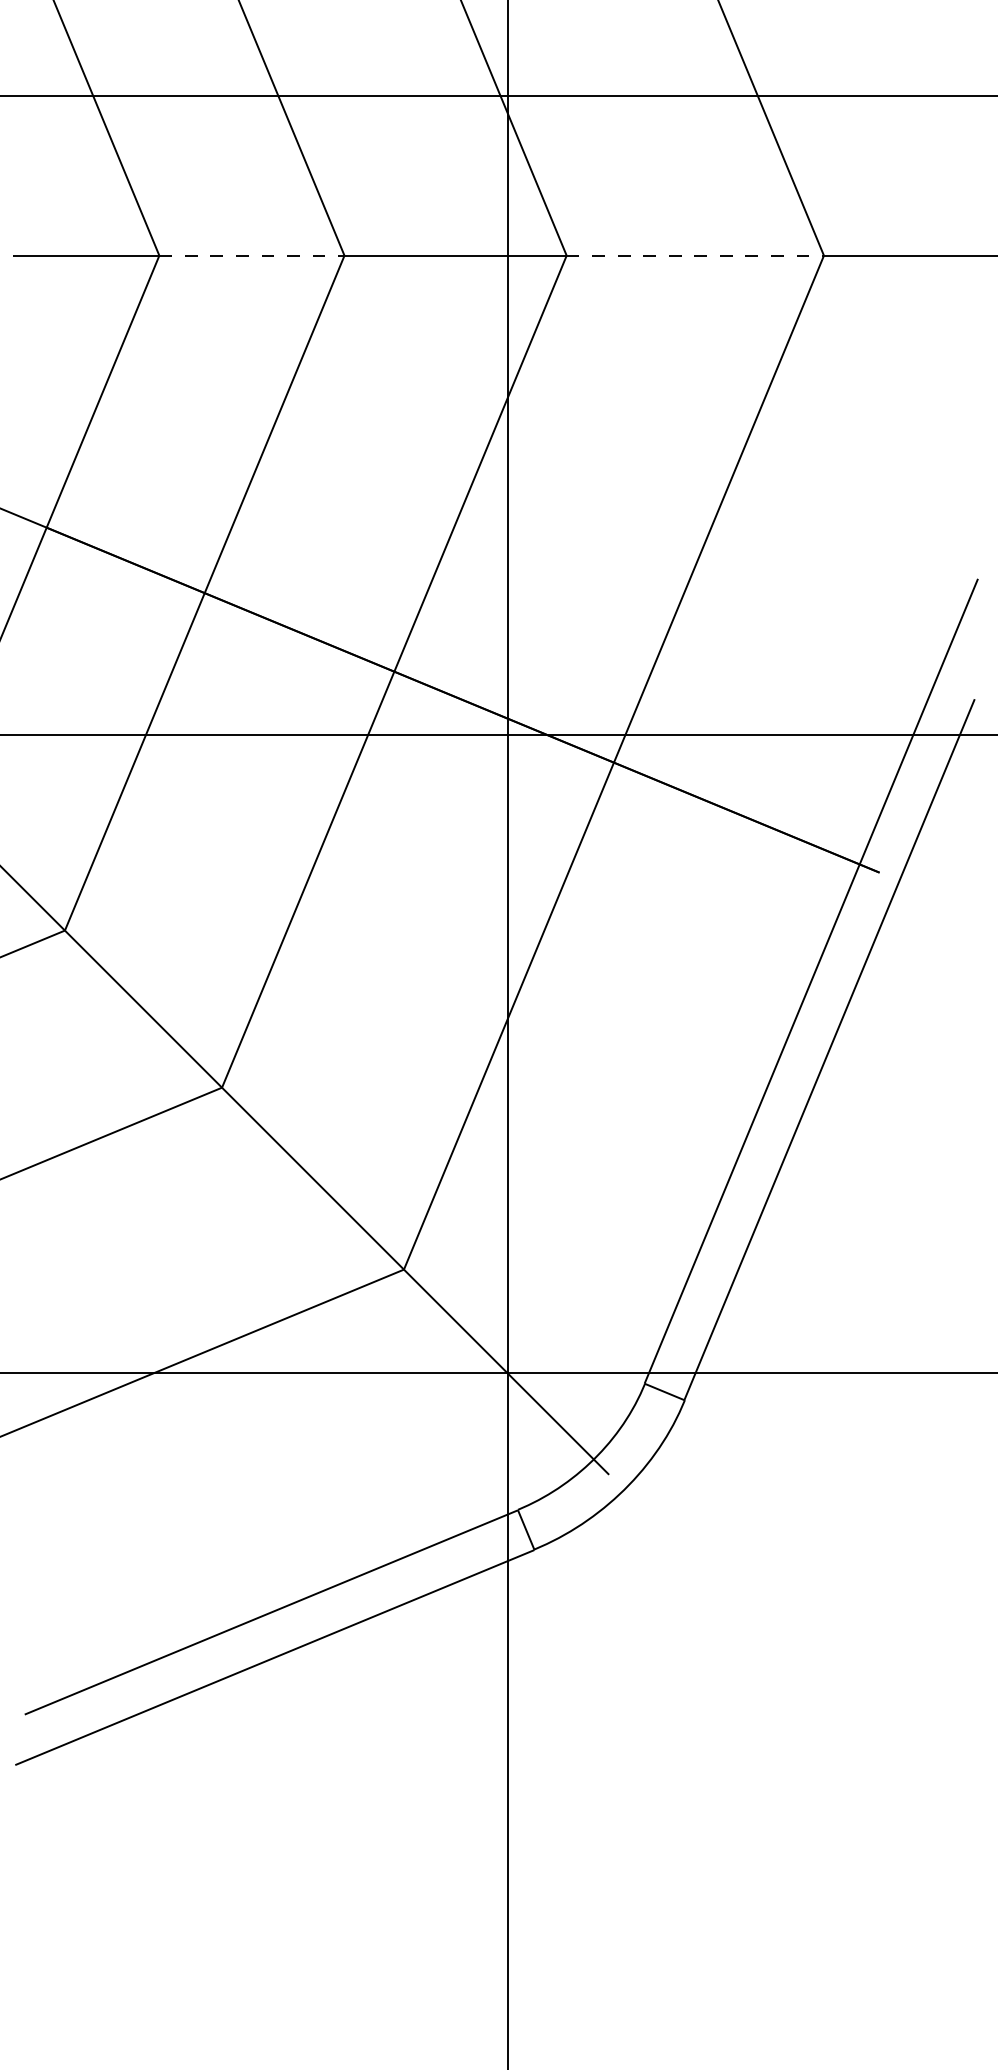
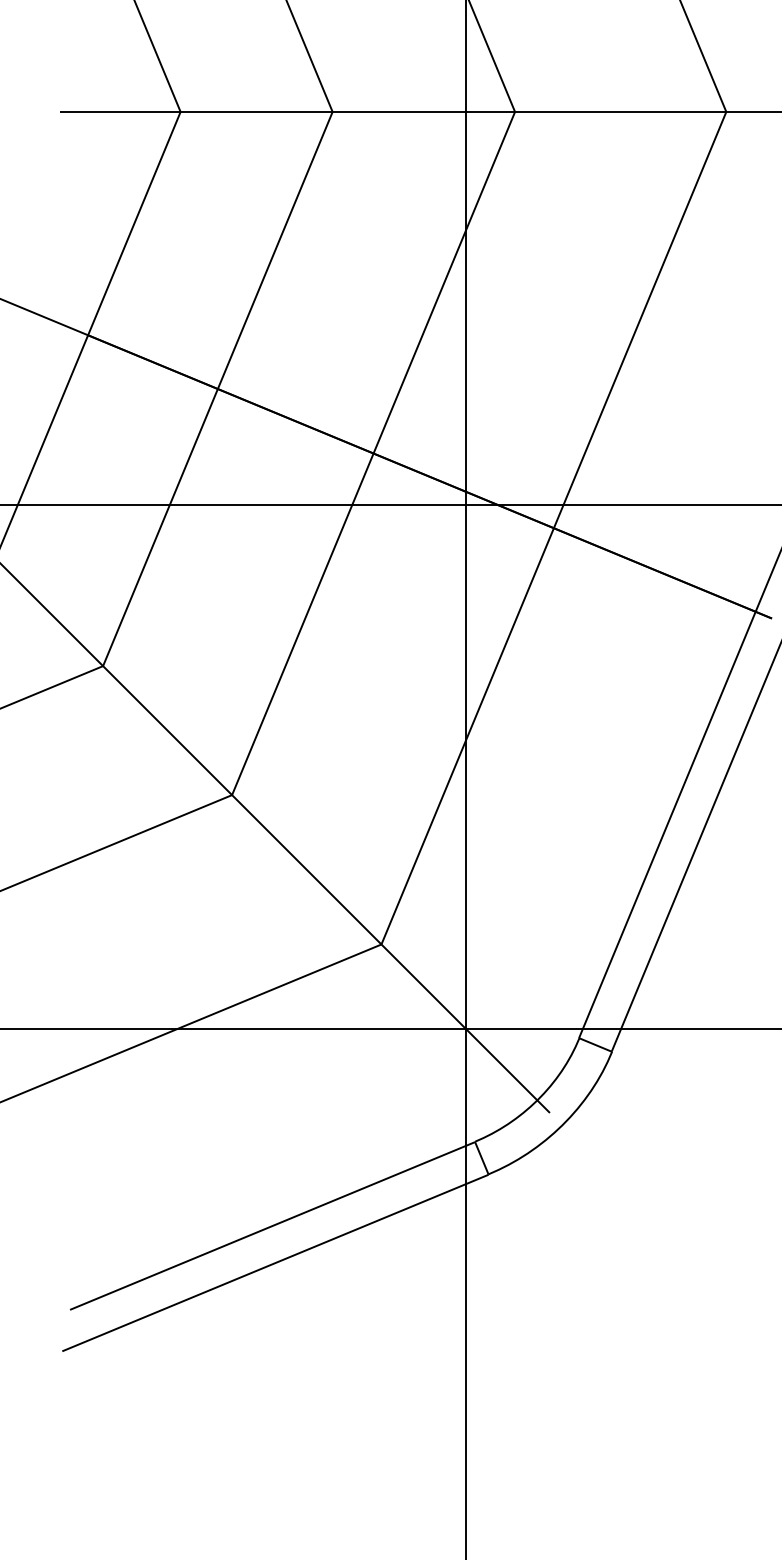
line: (251, 255) -> (256, 111), dashed -> solid
line: (695, 255) -> (620, 111), dashed -> solid

